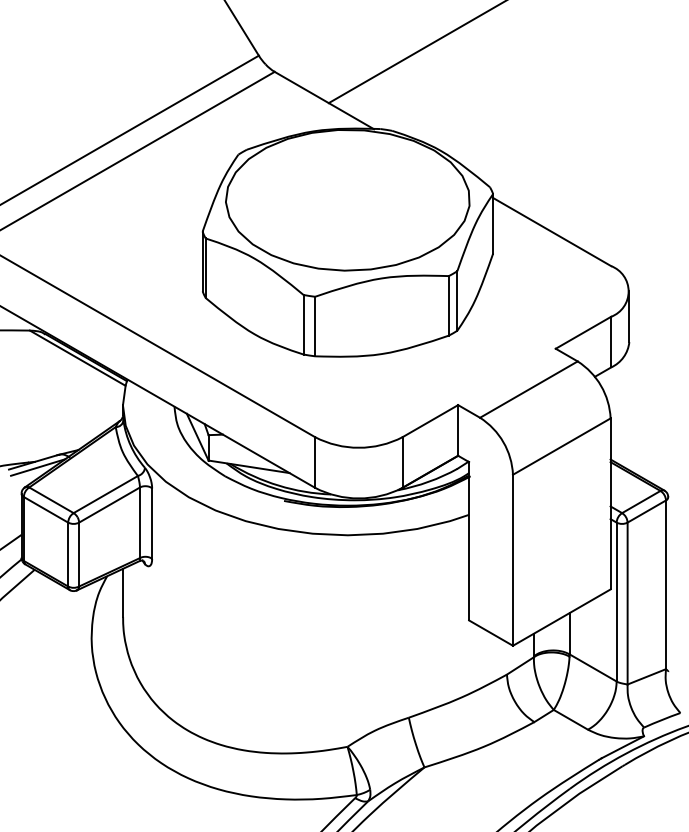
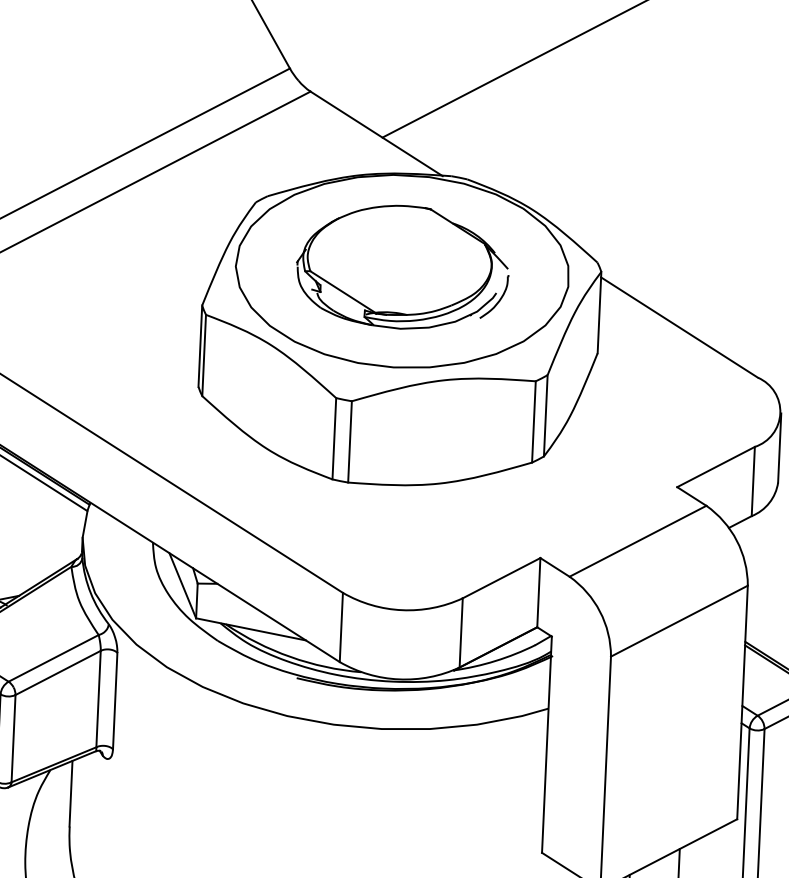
part: (347, 197) -> (402, 267), added

